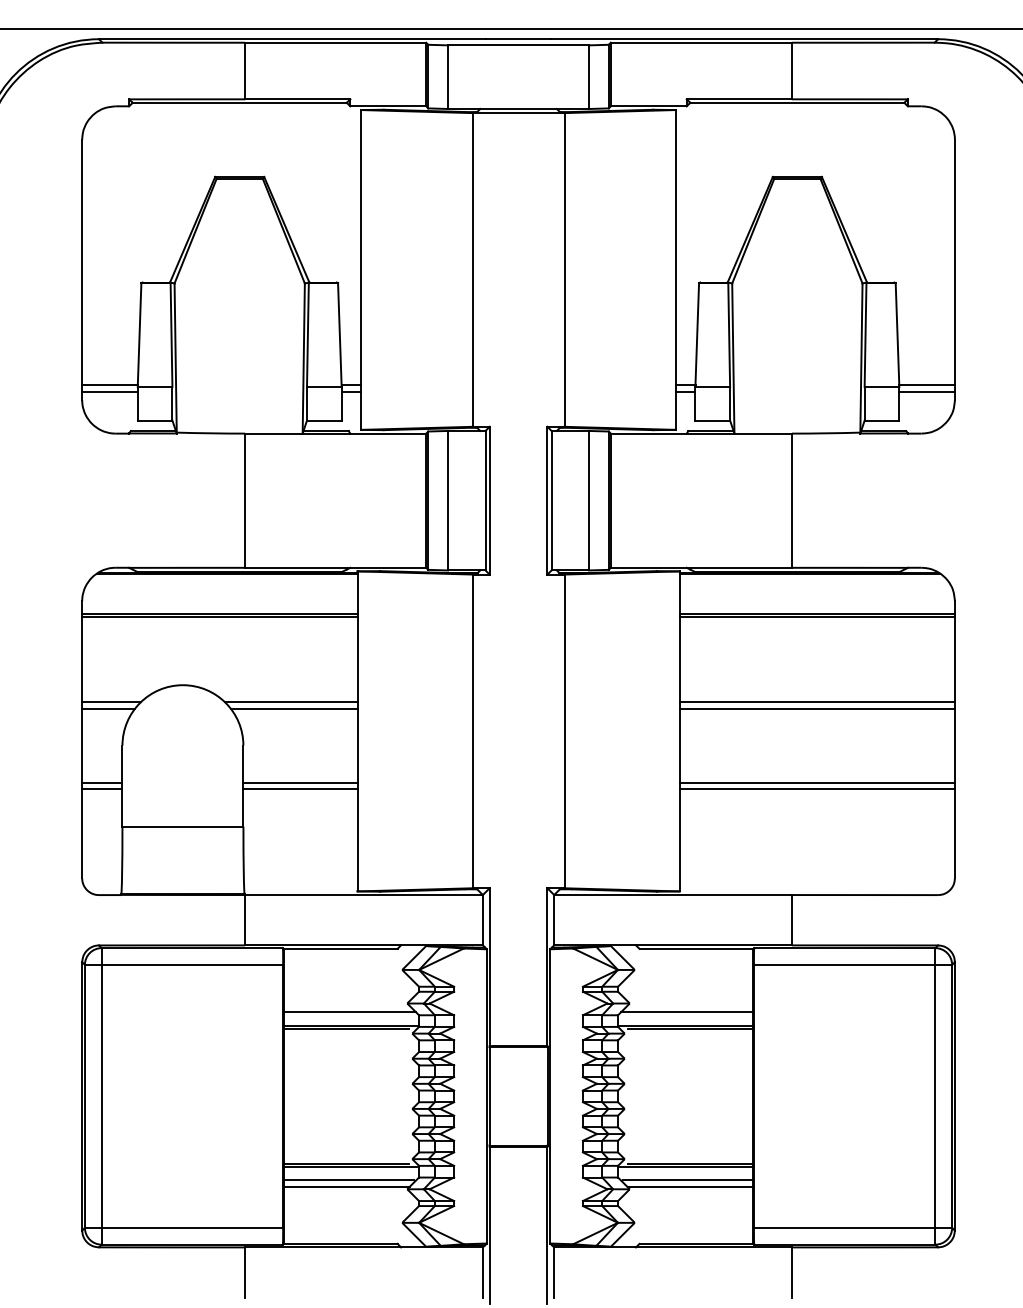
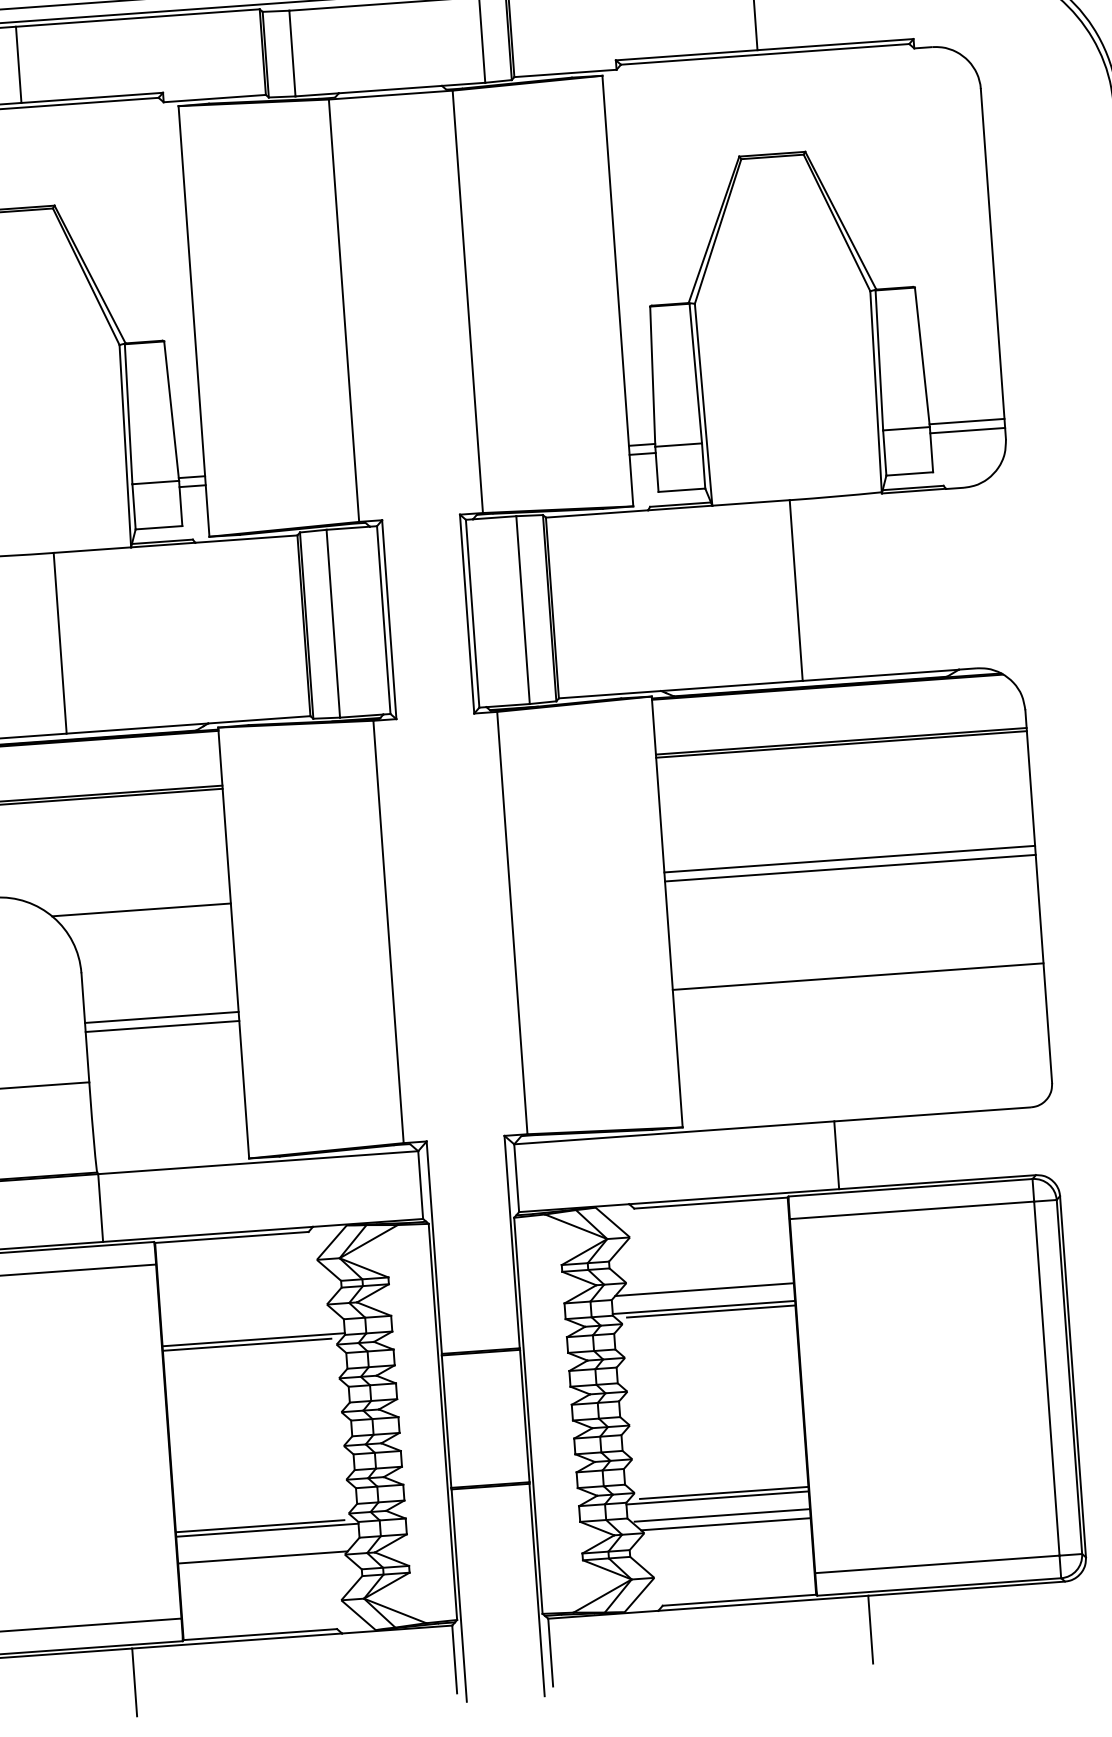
line: (293, 708) -> (145, 918), removed
line: (816, 782) -> (856, 967), removed
line: (349, 1012) -> (250, 1322), removed
line: (348, 1180) -> (264, 1548), removed

